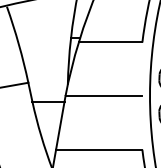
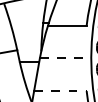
line: (104, 96) -> (63, 58), solid -> dashed
line: (99, 150) -> (60, 91), solid -> dashed

